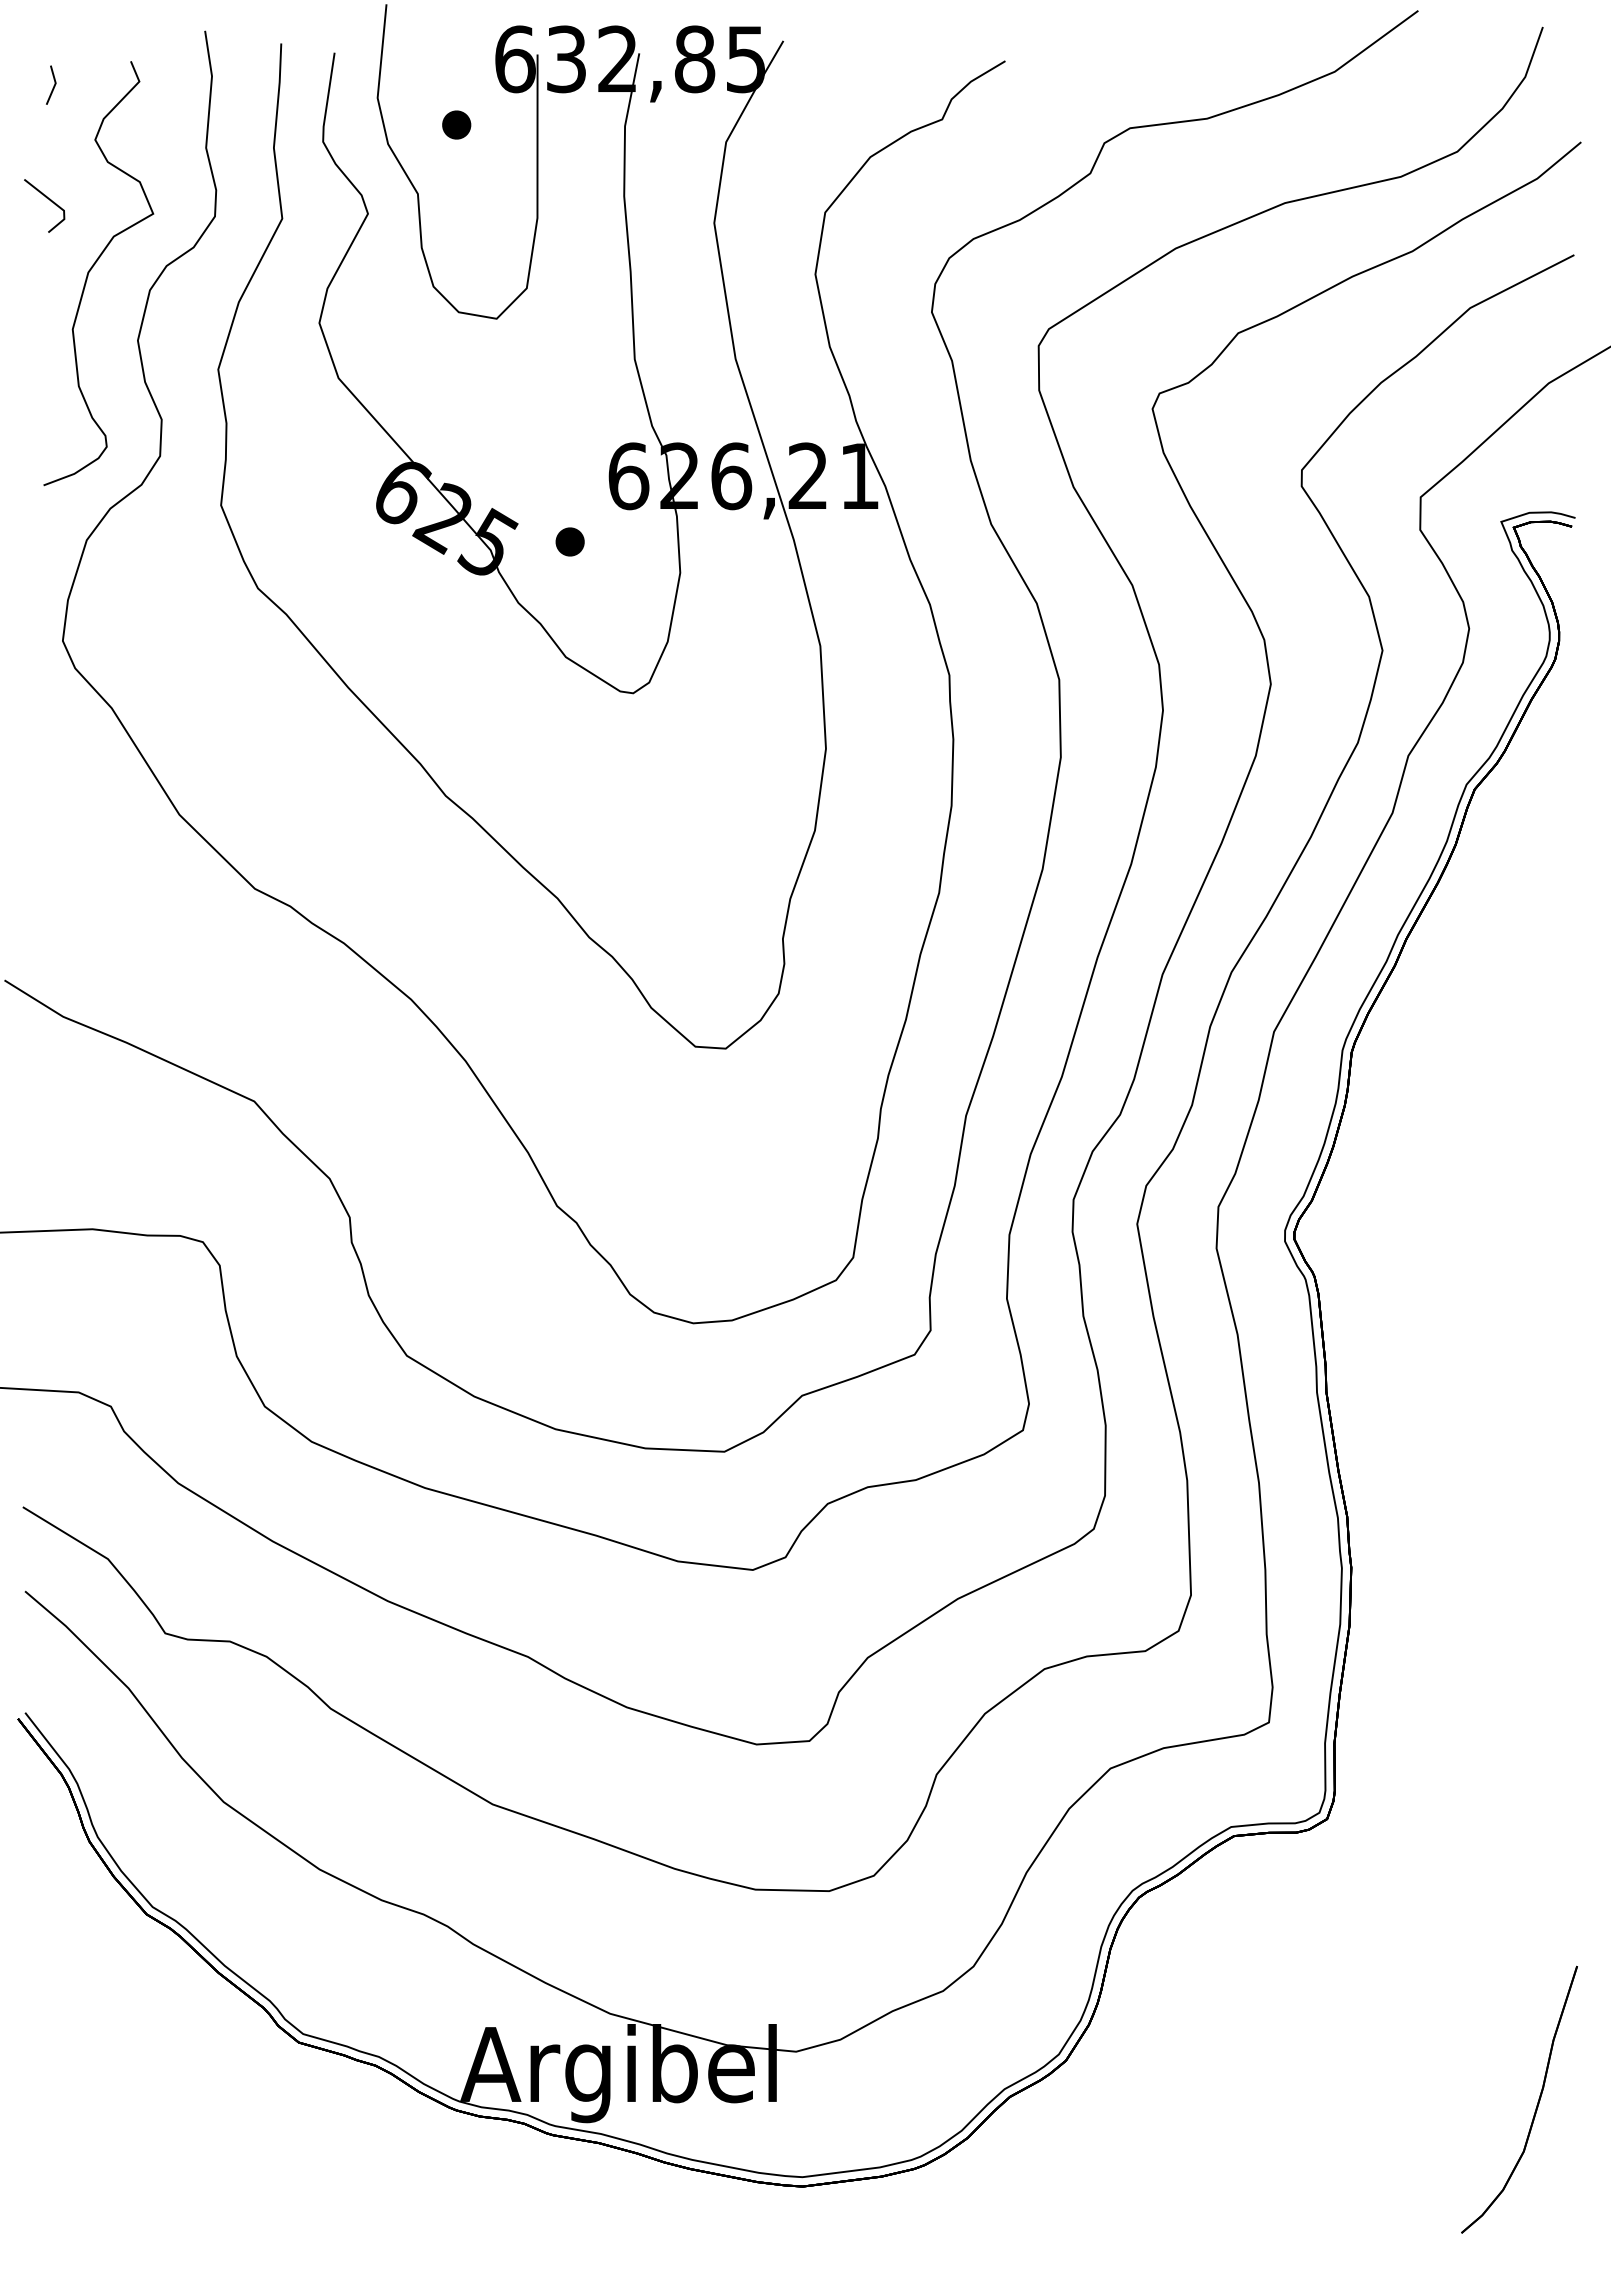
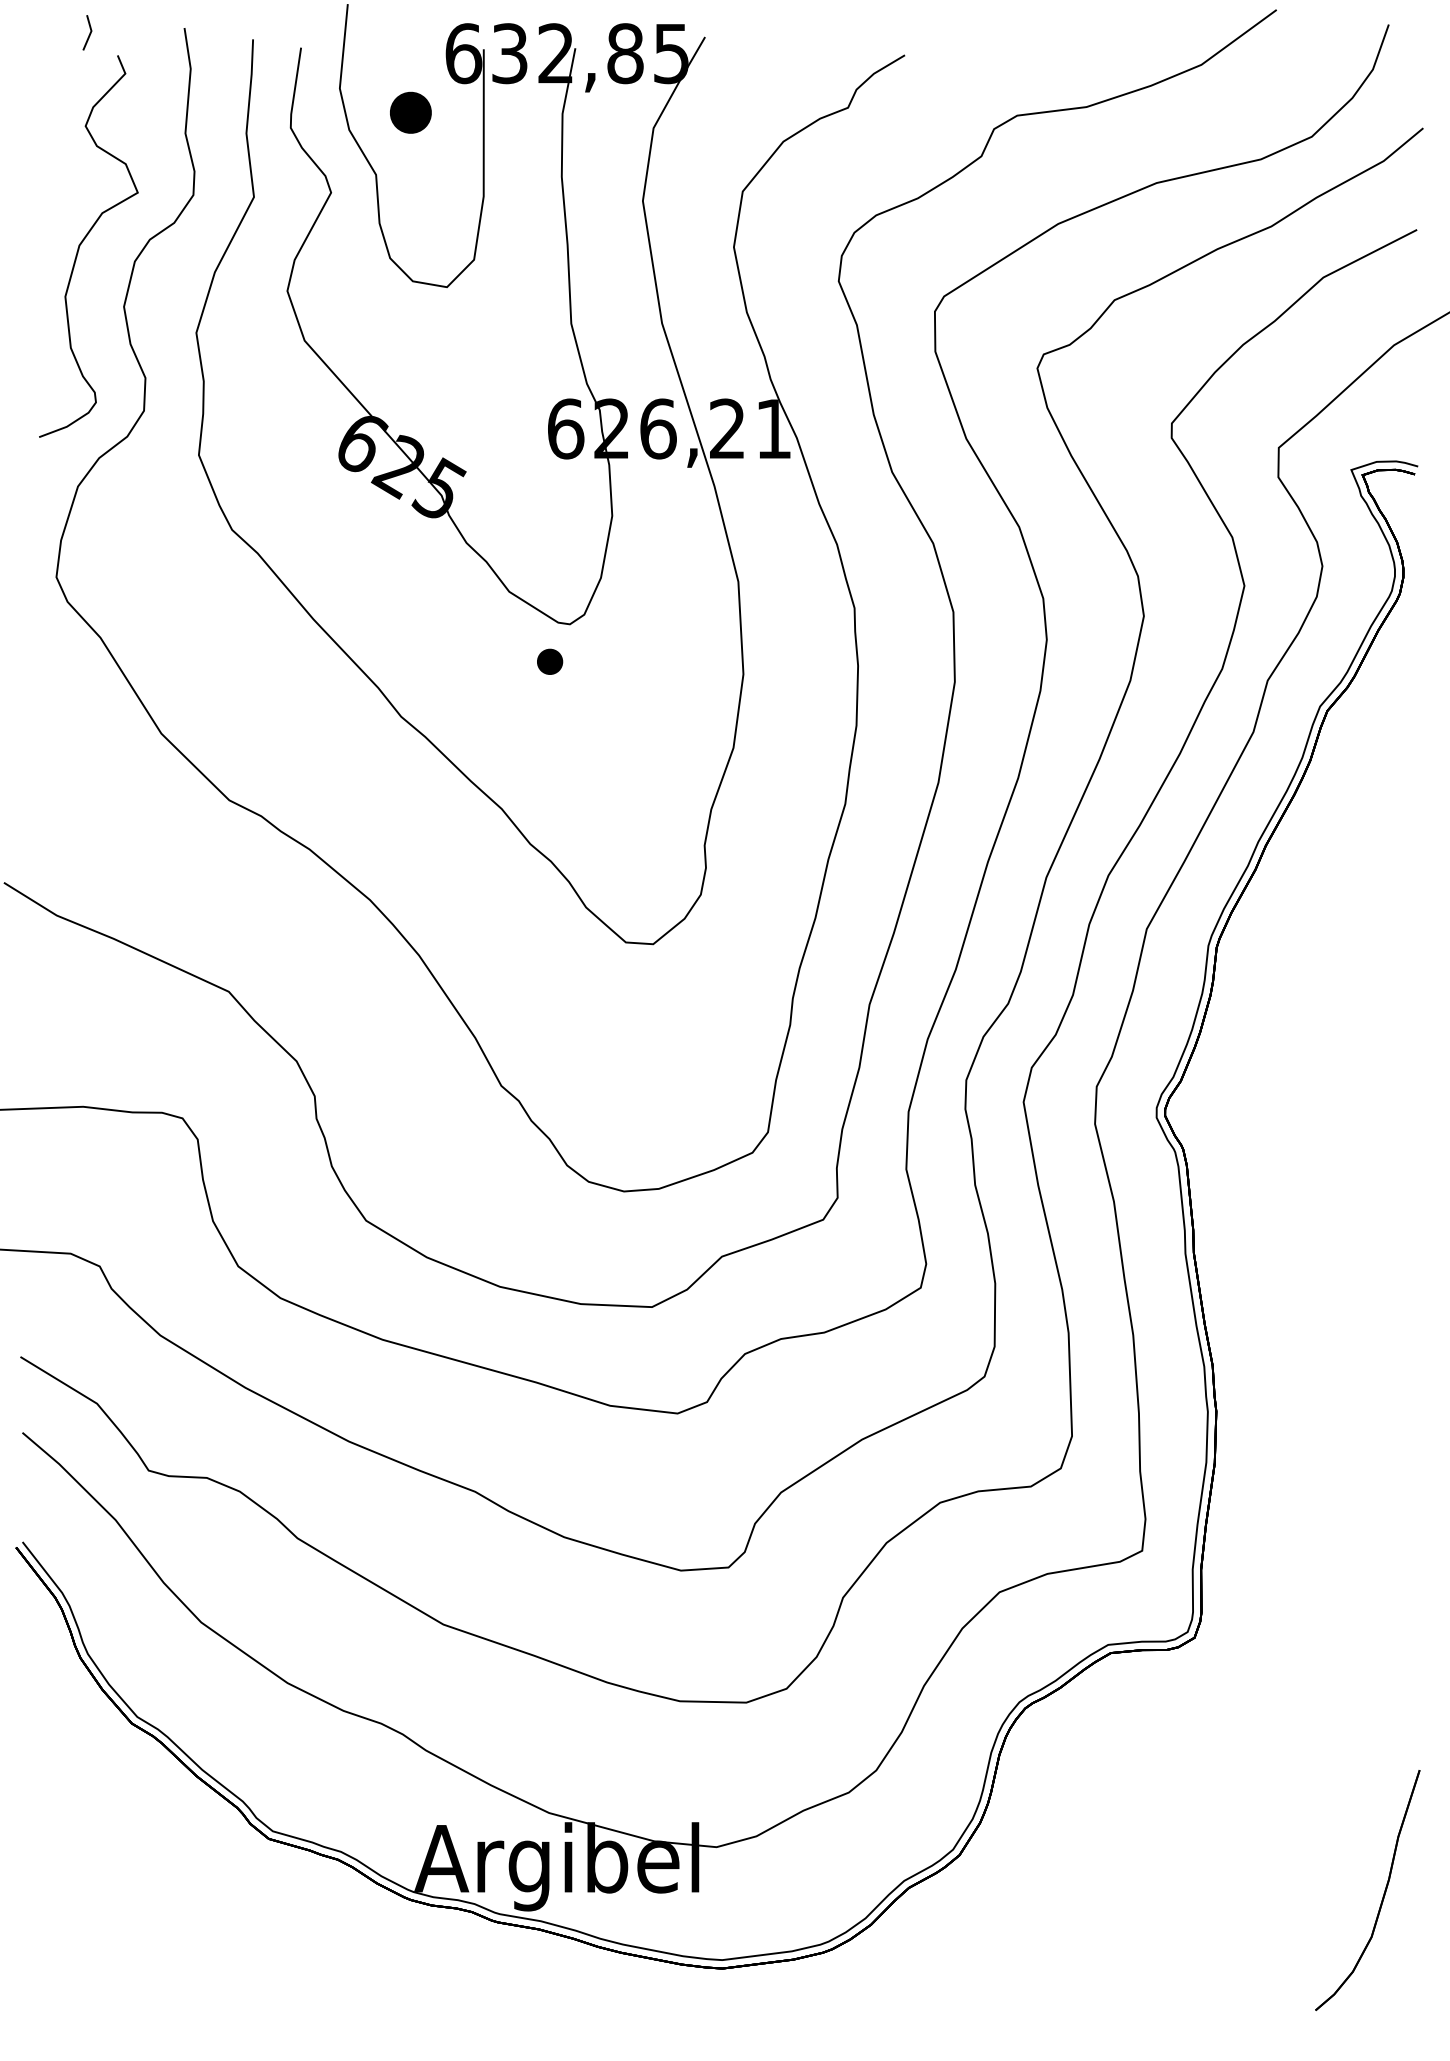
line: (53, 85) -> (89, 33), moved
part: (456, 124) -> (410, 112), size x1.6
line: (49, 200) -> (44, 180), removed
part: (569, 541) -> (549, 661), moved

